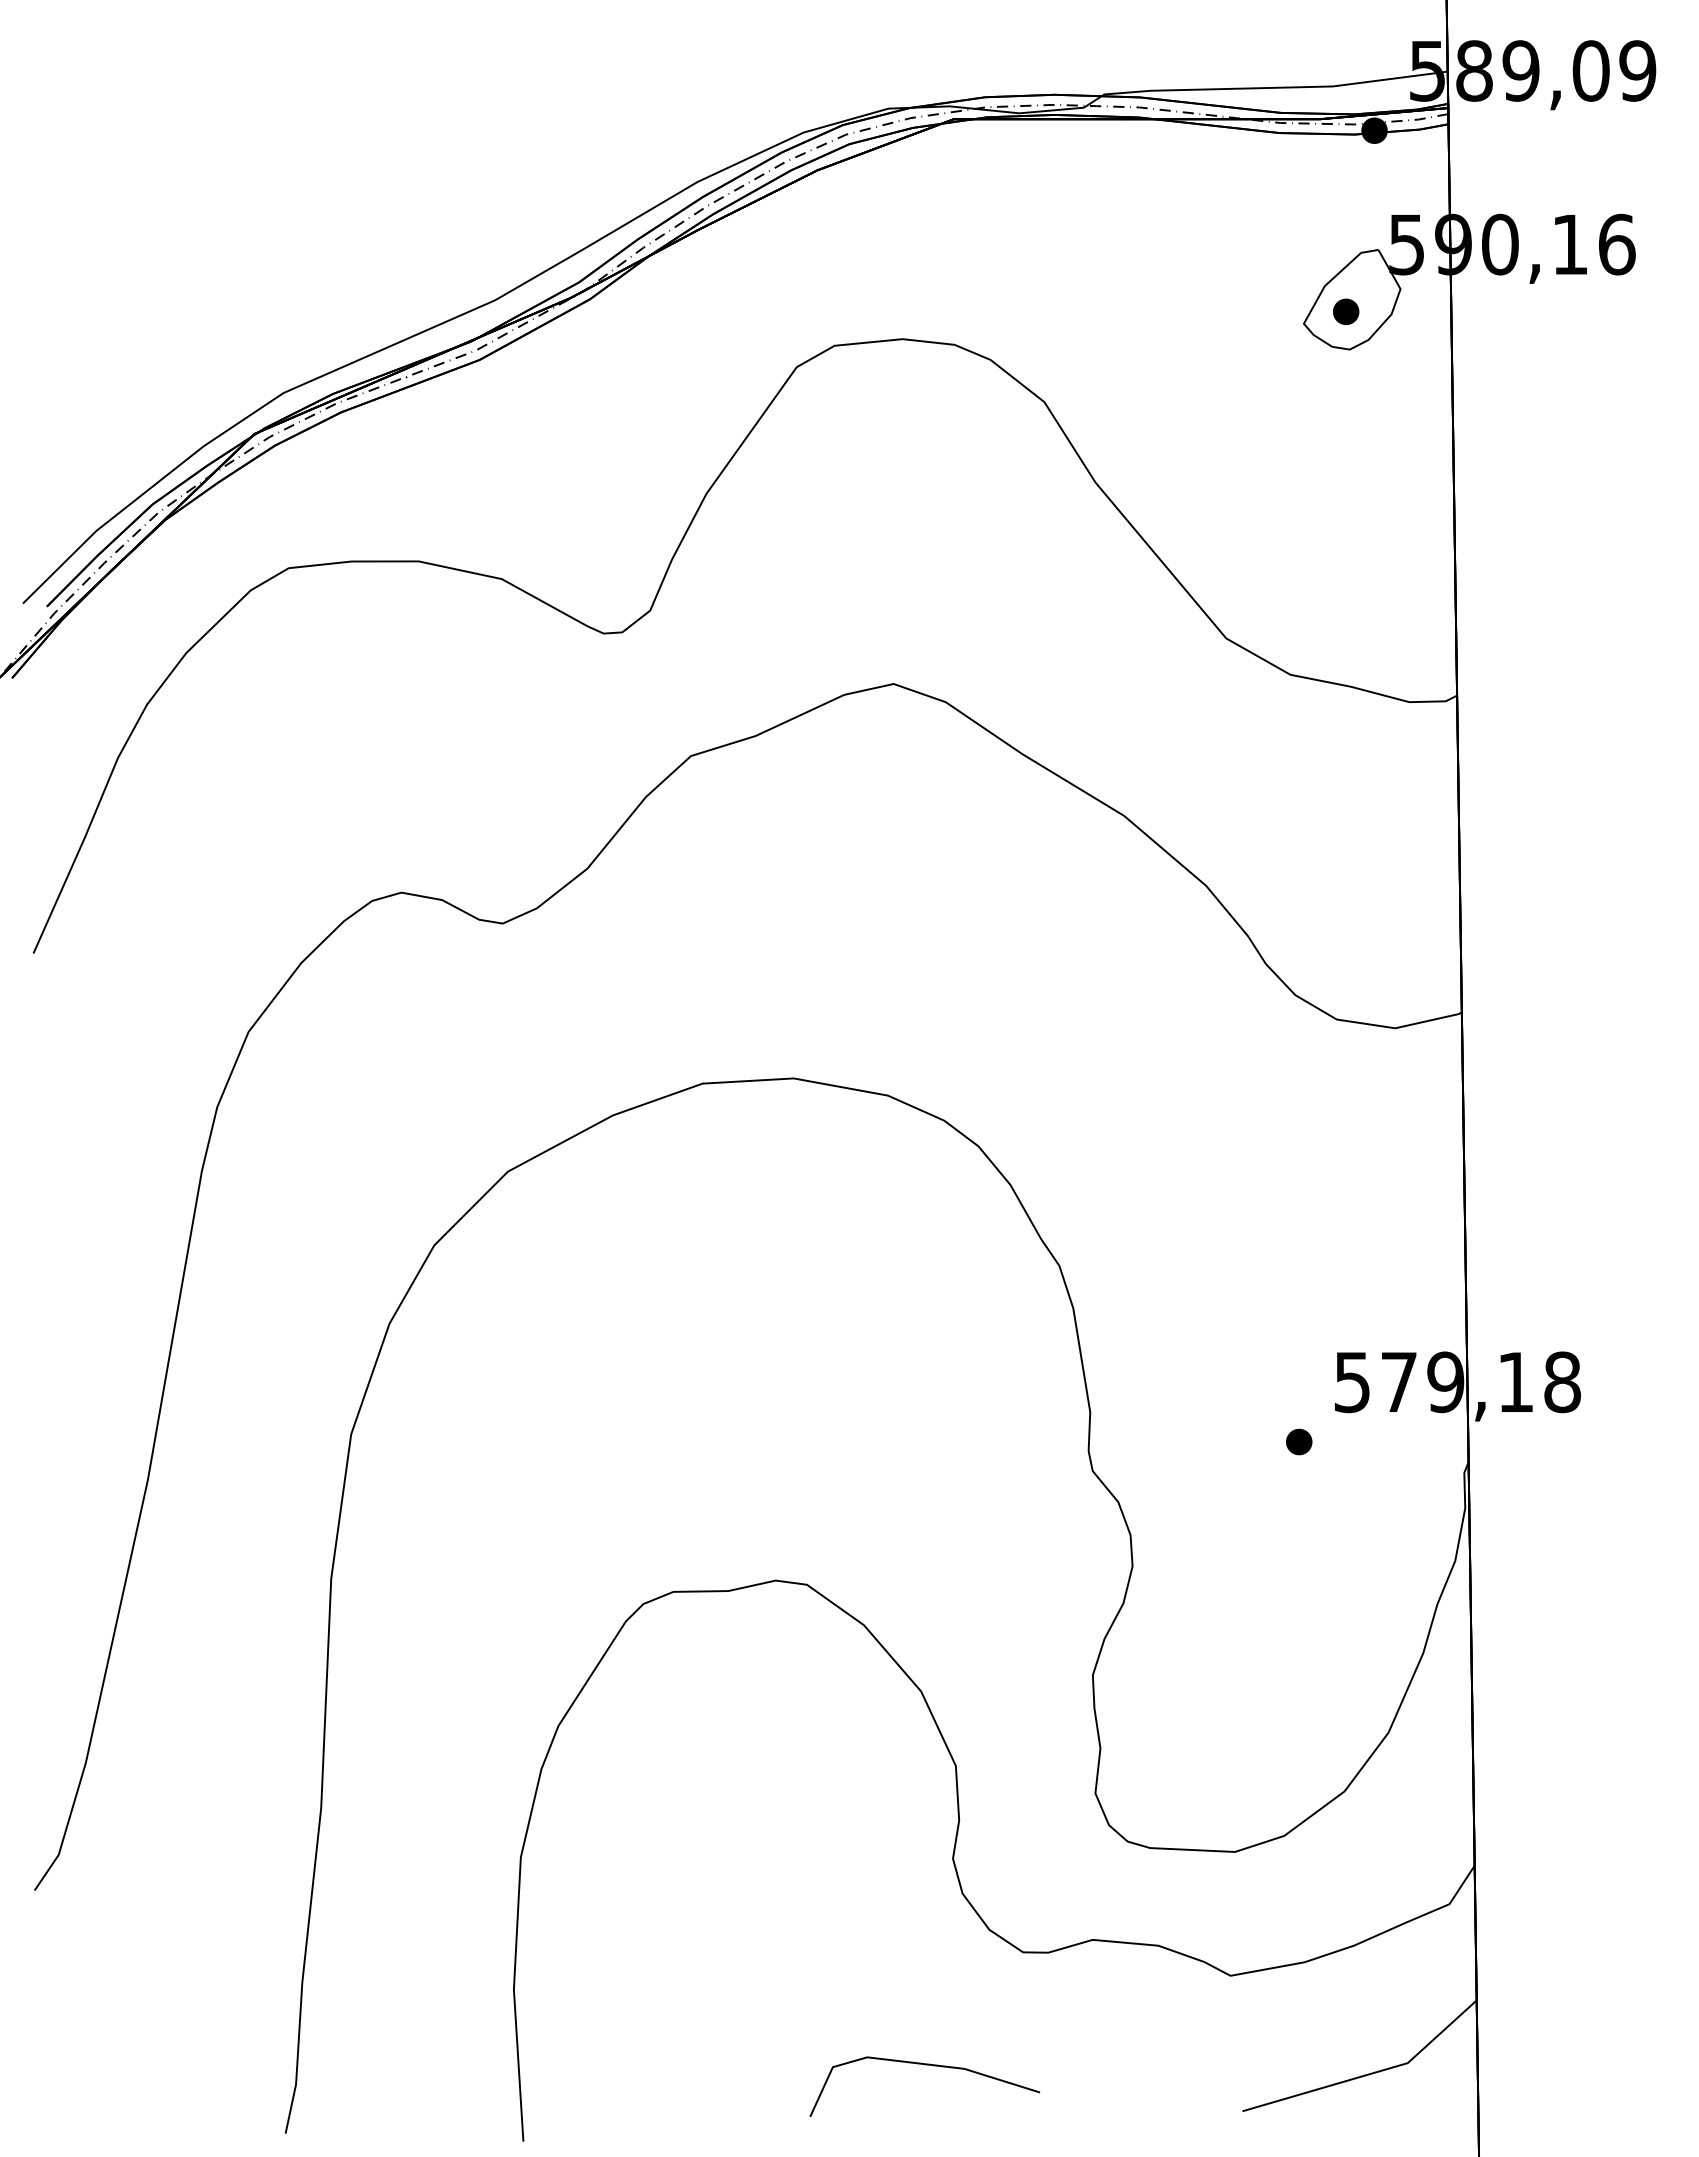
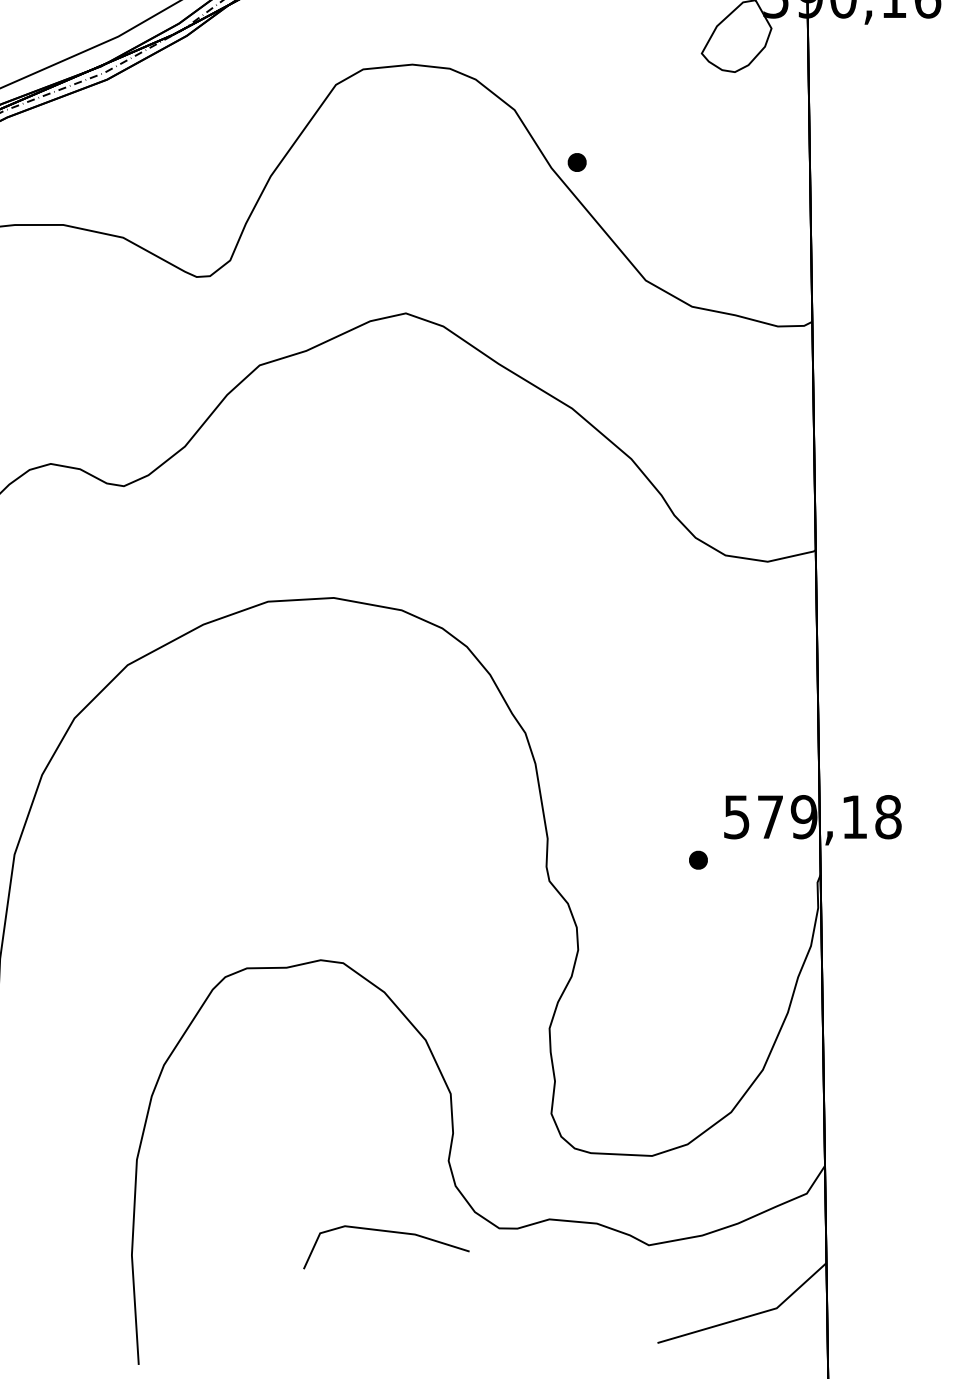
part: (1346, 311) -> (577, 162), moved
line: (925, 2065) -> (387, 1232), moved

